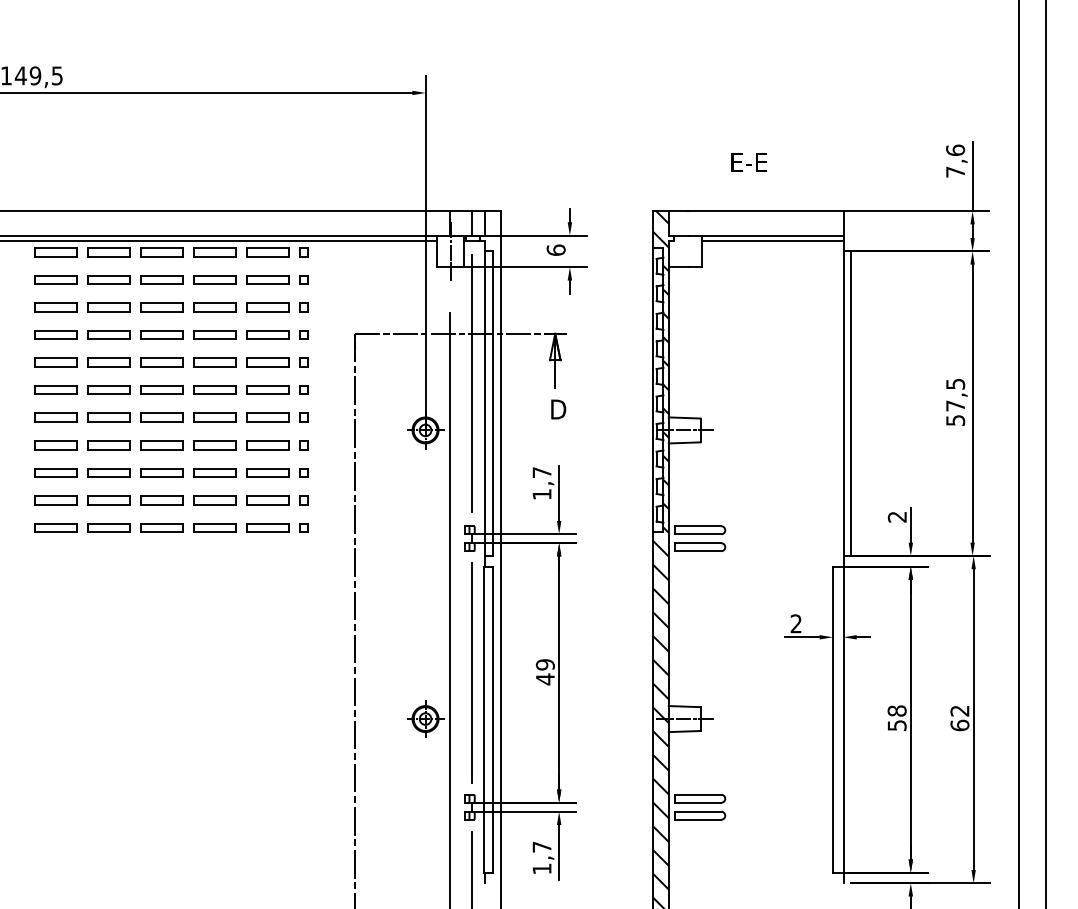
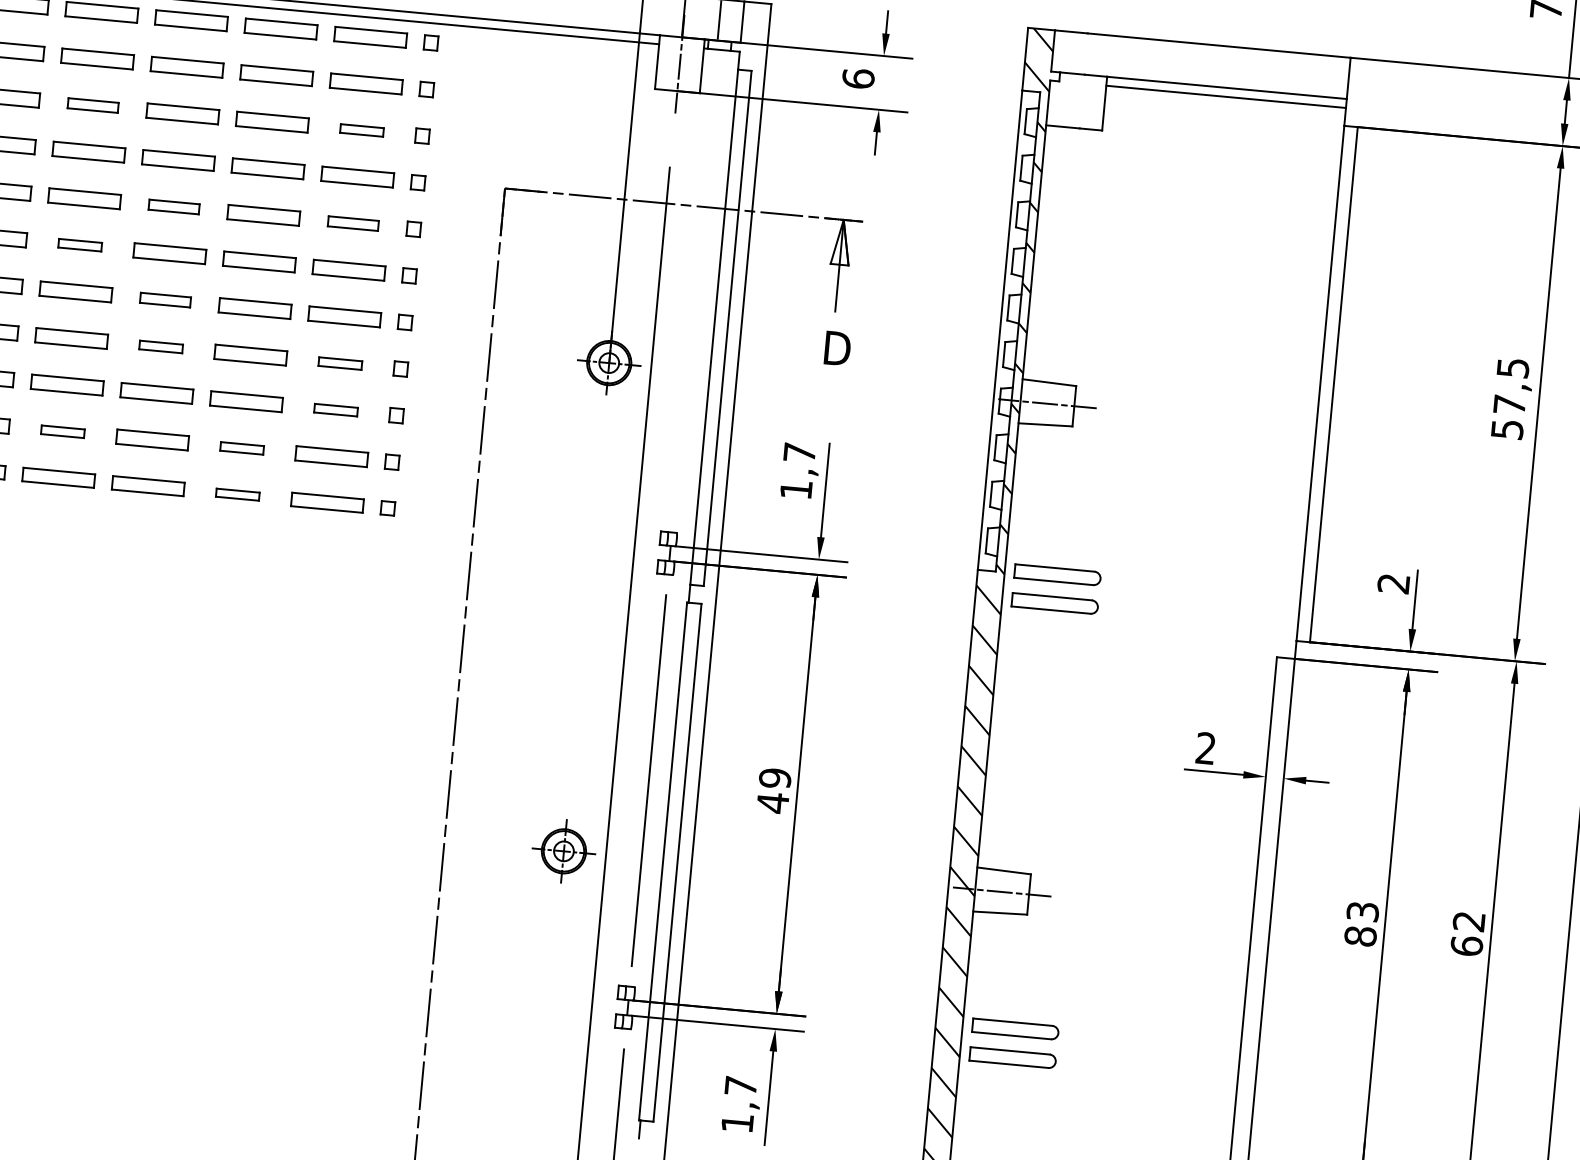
part: (108, 307) -> (92, 105), size x0.7
part: (267, 307) -> (361, 130), size x0.6
part: (161, 362) -> (173, 206), size x0.7
part: (267, 362) -> (352, 223), size x0.7
line: (471, 383) -> (694, 290), removed
part: (108, 389) -> (79, 244), size x0.6
part: (161, 417) -> (164, 299), size x0.7
part: (161, 445) -> (160, 347), size x0.6
part: (267, 445) -> (339, 363), size x0.6
part: (267, 472) -> (335, 409), size x0.6
part: (108, 500) -> (61, 431), size x0.6
part: (214, 500) -> (241, 448), size x0.6
part: (214, 527) -> (236, 494), size x0.6
text: (896, 718) -> (1360, 924), 58 -> 83

